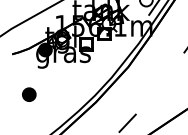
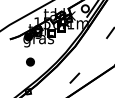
part: (29, 93) -> (30, 61), moved

